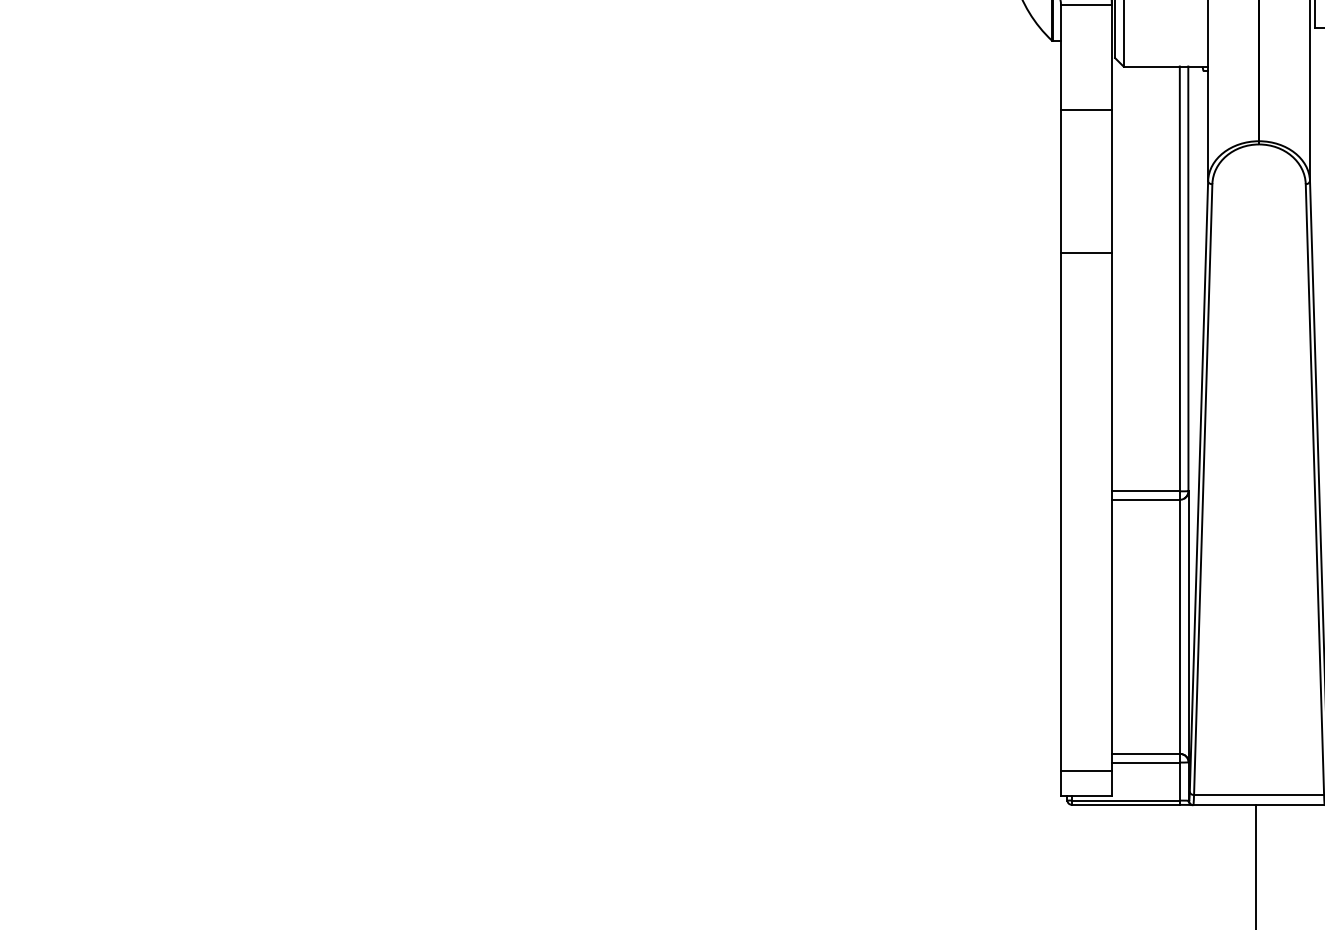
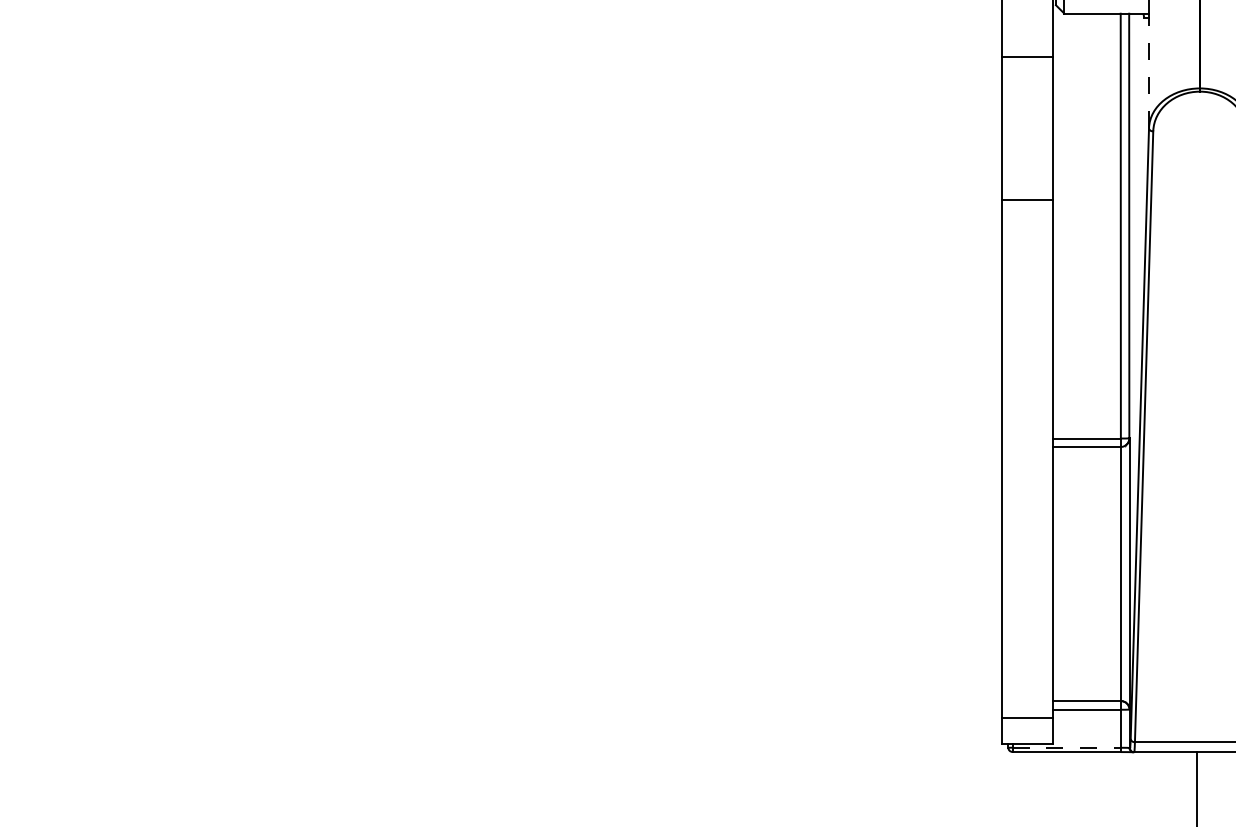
line: (1208, 125) -> (1149, 72), solid -> dashed
line: (1126, 800) -> (1067, 747), solid -> dashed

